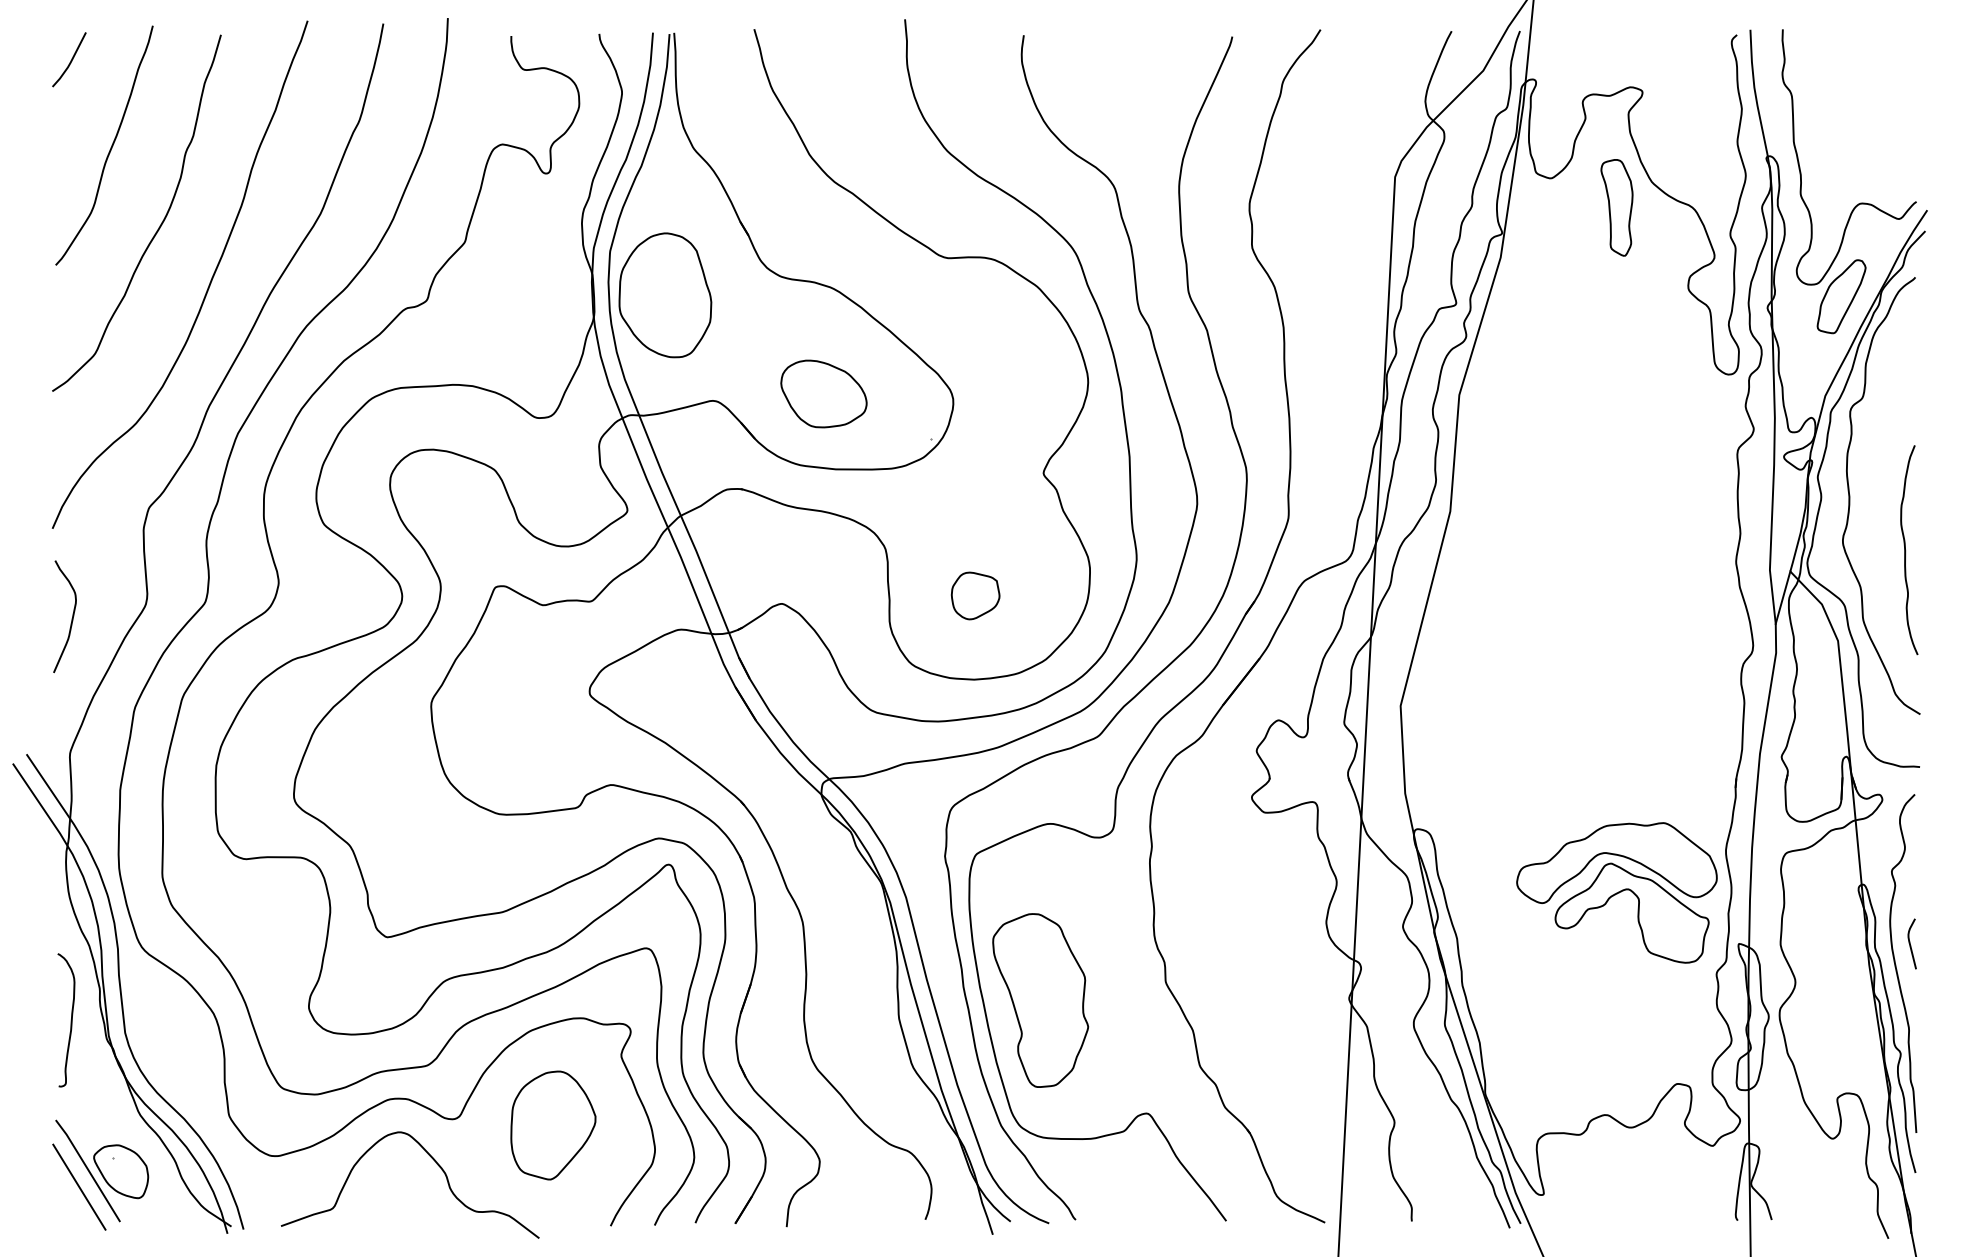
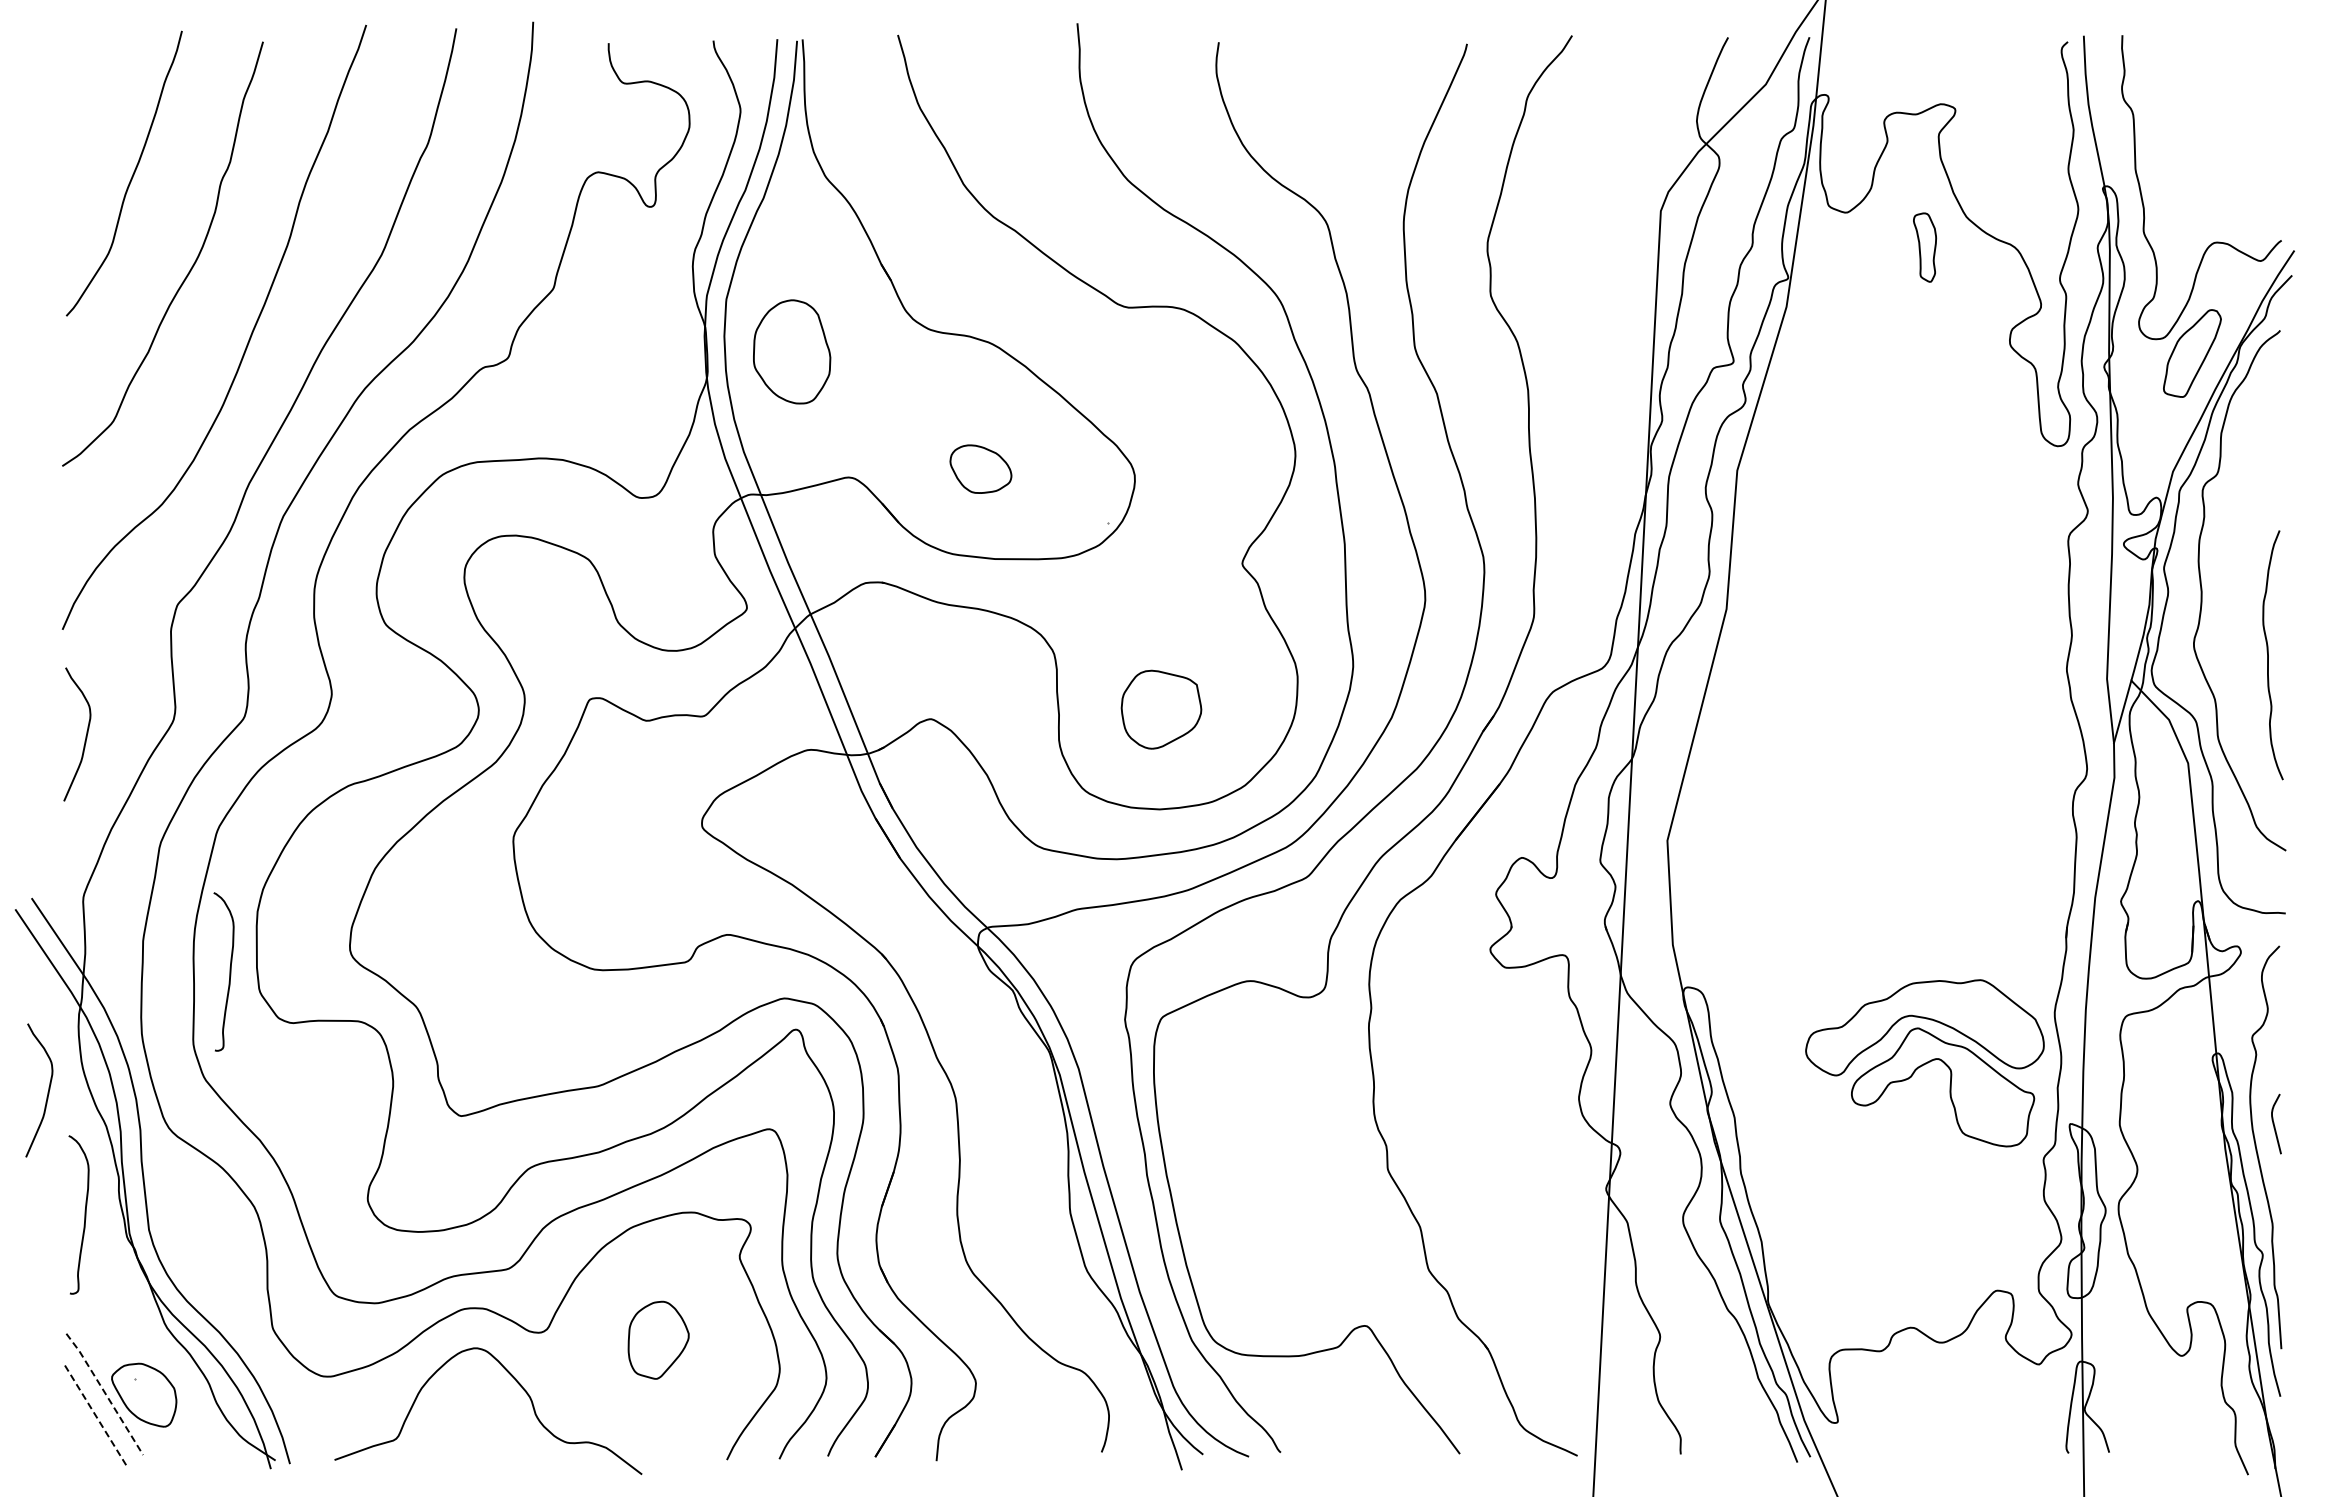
line: (70, 59) -> (84, 71), removed
part: (1616, 207) -> (1924, 247), size x0.6
part: (664, 295) -> (791, 351), size x0.7
part: (823, 393) -> (980, 468), size x0.6
part: (975, 595) -> (1161, 709), size x1.4
curve: (192, 815) -> (229, 971), added
curve: (39, 916) -> (47, 1091), added
part: (1040, 1000) -> (1238, 1191), removed
part: (553, 1125) -> (658, 1340), size x0.6
line: (88, 1169) -> (105, 1392), solid -> dashed
line: (79, 1187) -> (94, 1413), solid -> dashed

